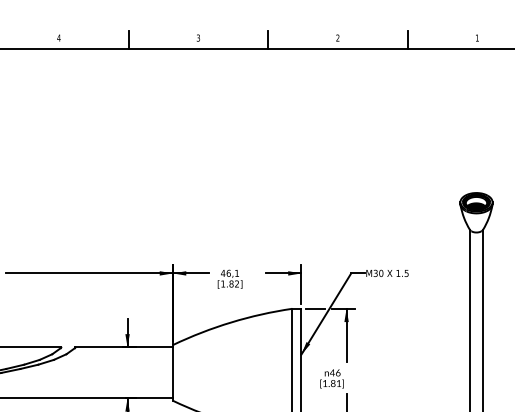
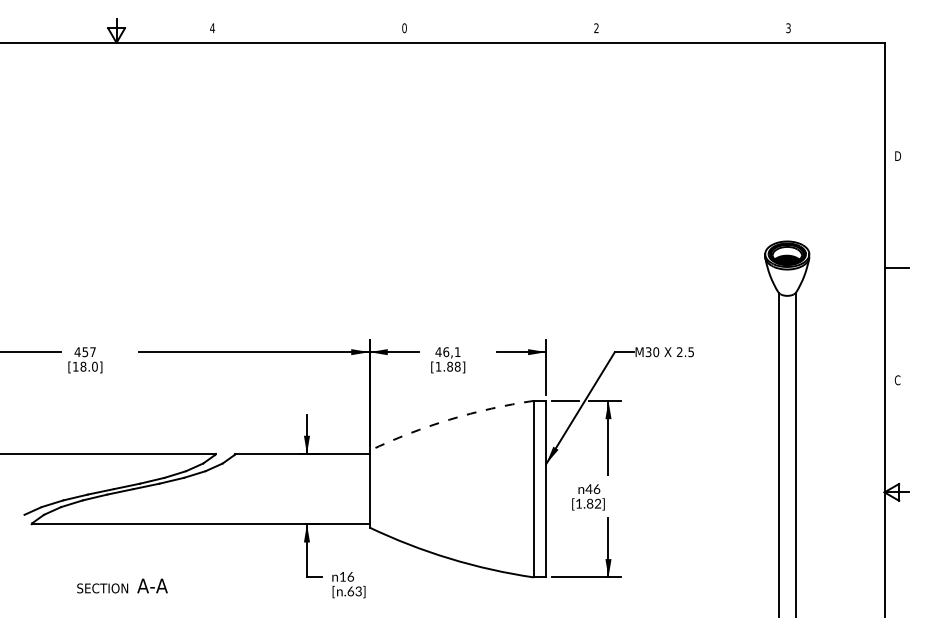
text: (198, 38) -> (404, 28), 3 -> 0
text: (477, 38) -> (788, 28), 1 -> 3
line: (128, 39) -> (308, 30), removed
line: (268, 39) -> (500, 30), removed
line: (407, 39) -> (692, 30), removed
text: (398, 272) -> (679, 351), 1.5 -> 2.5
text: (236, 283) -> (457, 366), [1.82] -> [1.88]
arc: (231, 322) -> (449, 419), solid -> dashed
text: (338, 383) -> (597, 503), [1.81] -> [1.82]

